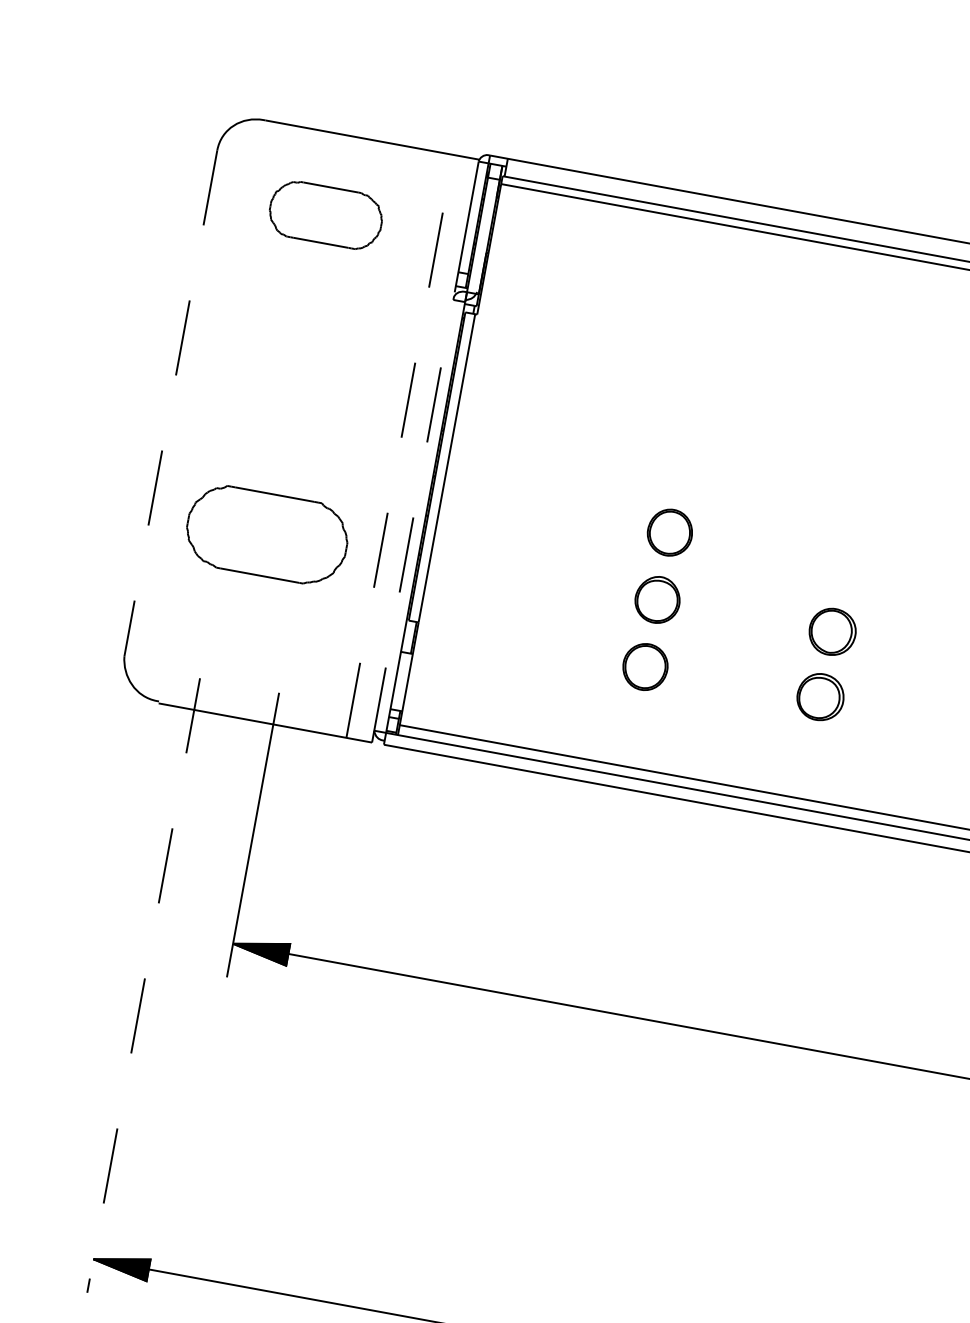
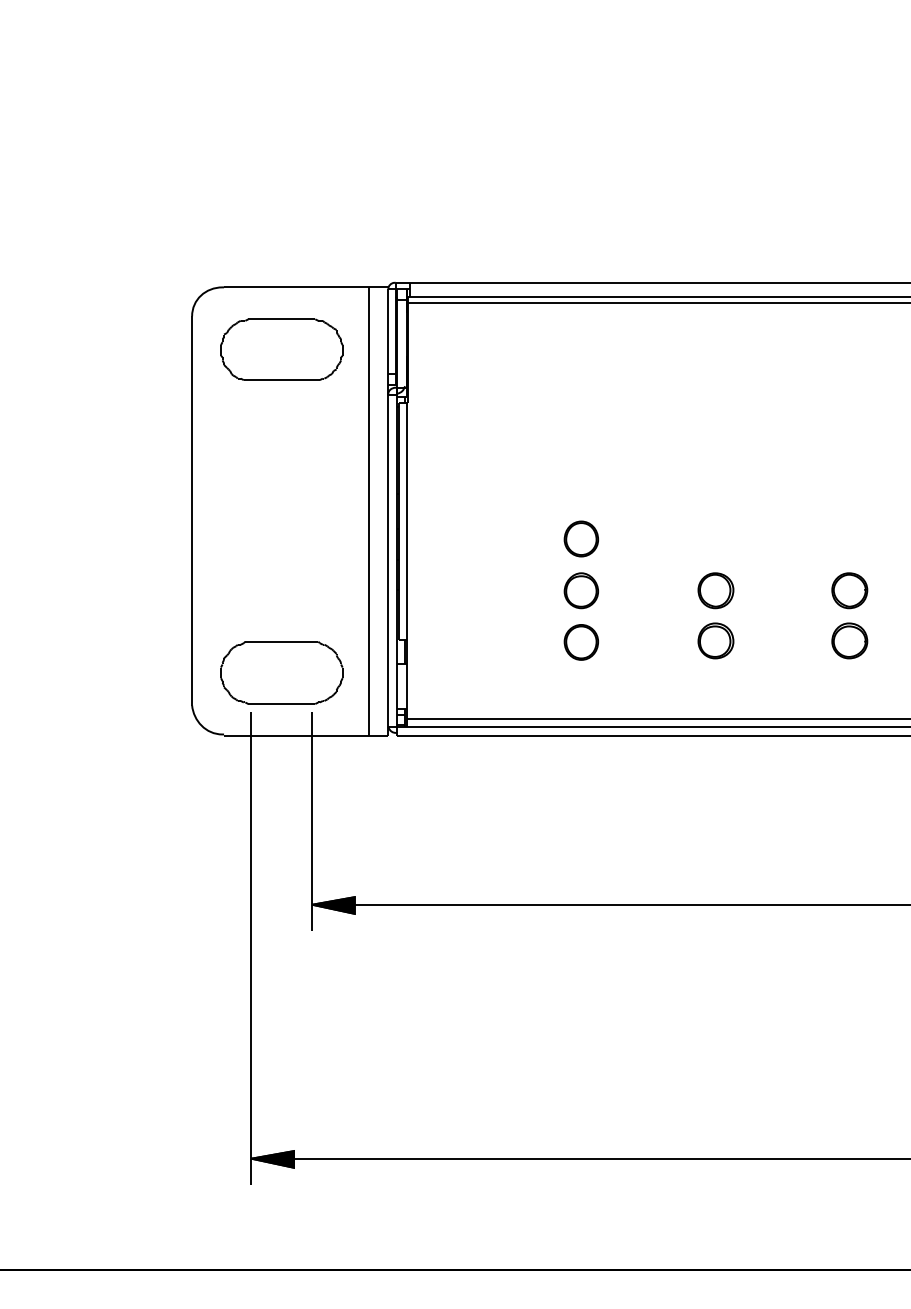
part: (325, 214) -> (281, 349), size x1.43
line: (171, 402) -> (192, 510), dashed -> solid
line: (399, 446) -> (368, 511), dashed -> solid
line: (414, 514) -> (388, 560), dashed -> solid
part: (266, 534) -> (281, 672), moved
line: (143, 986) -> (251, 948), dashed -> solid

